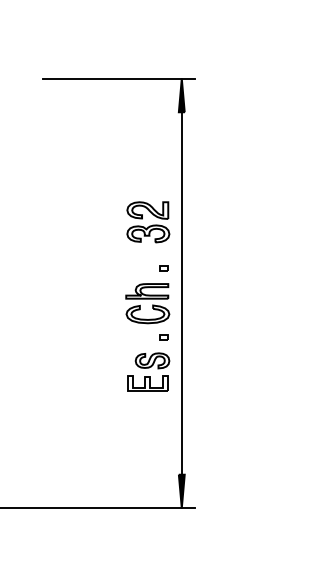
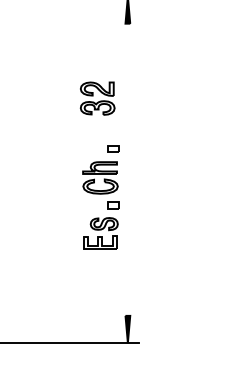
part: (148, 222) -> (97, 98), moved
part: (163, 268) -> (113, 149), size x1.6
line: (181, 293) -> (127, 169), removed
part: (163, 337) -> (113, 205), size x1.6

